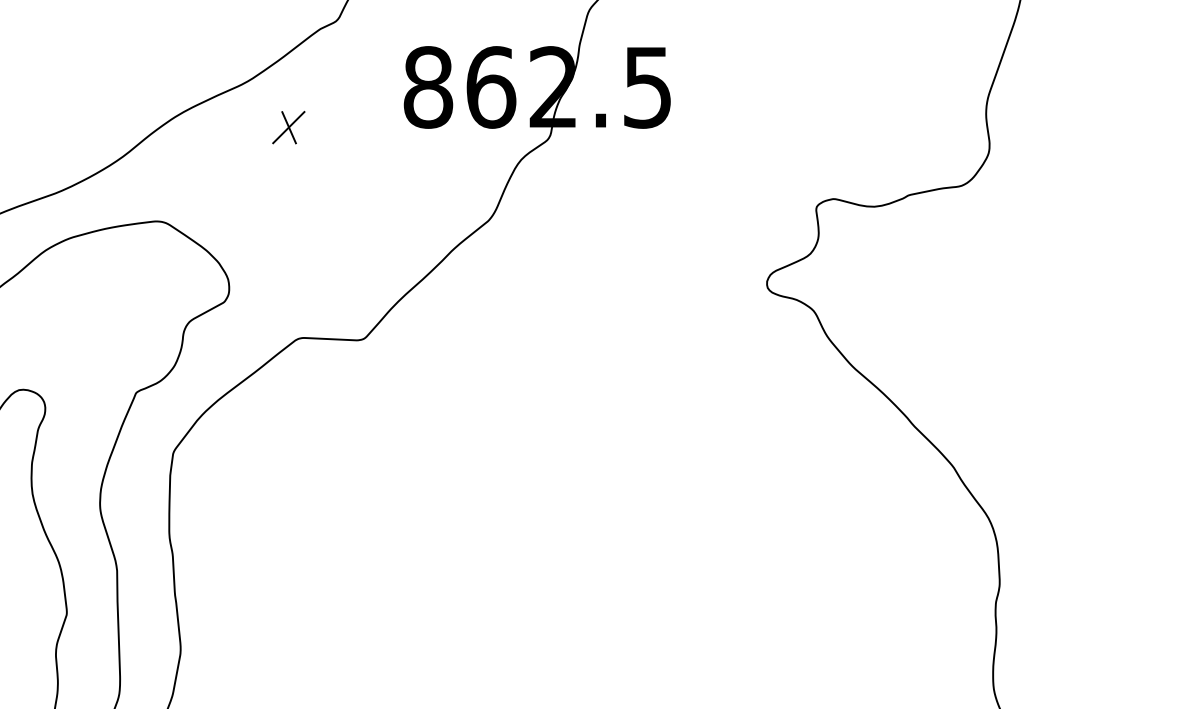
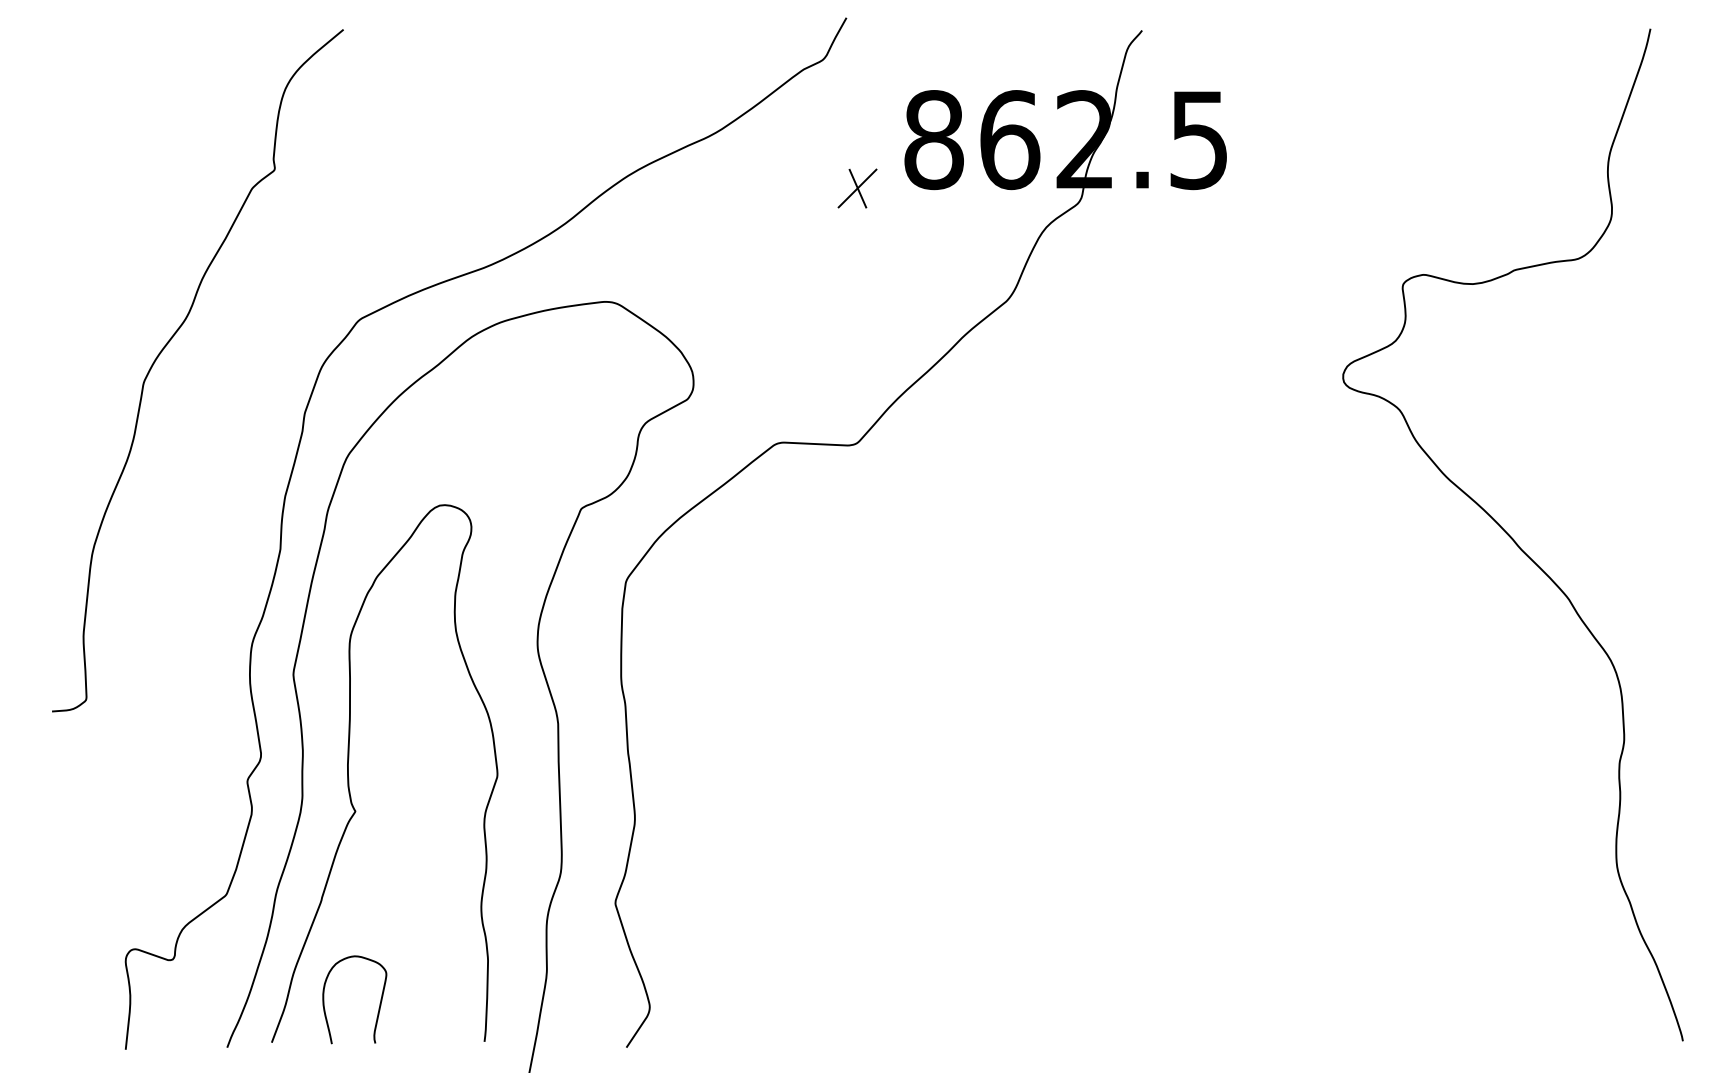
part: (288, 127) -> (857, 188), moved

